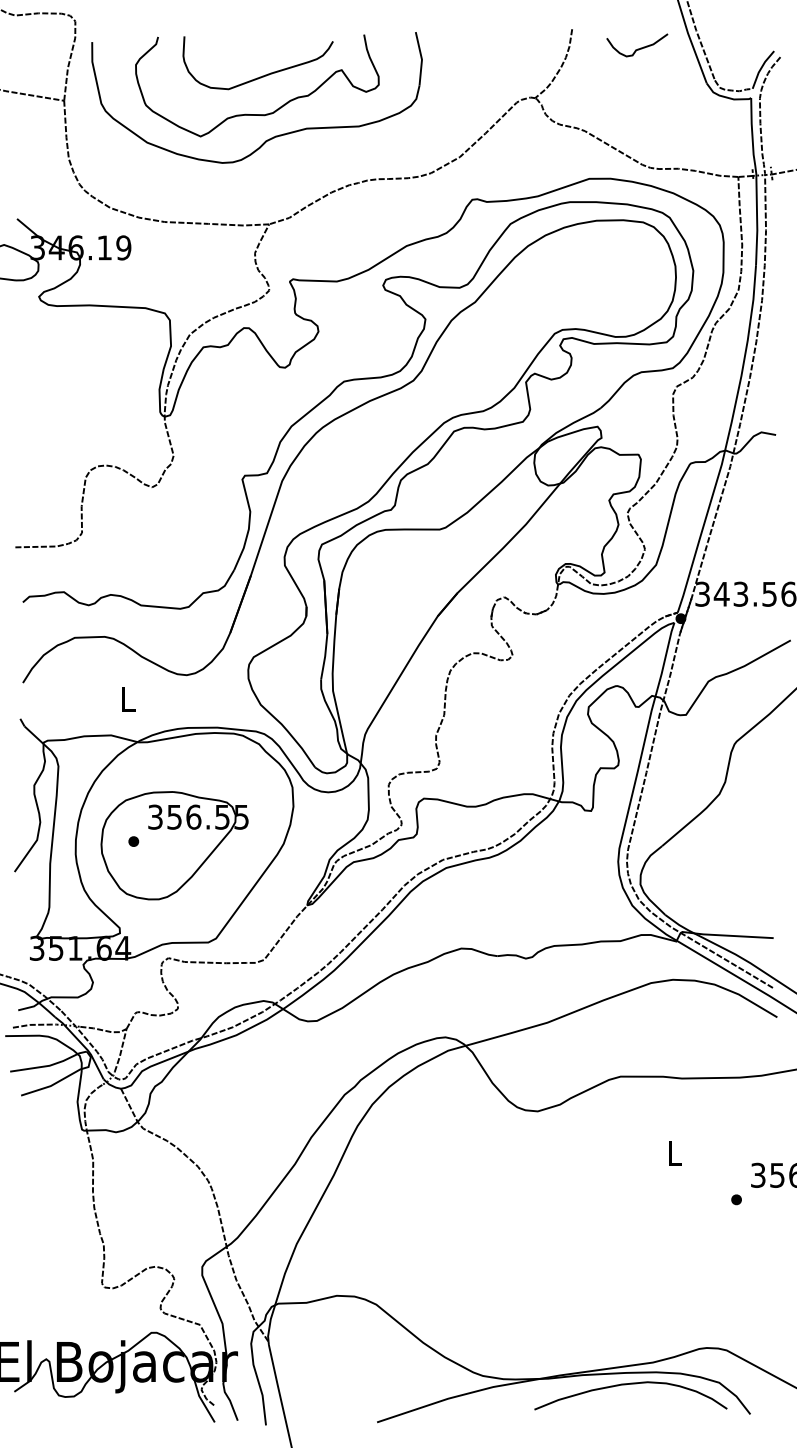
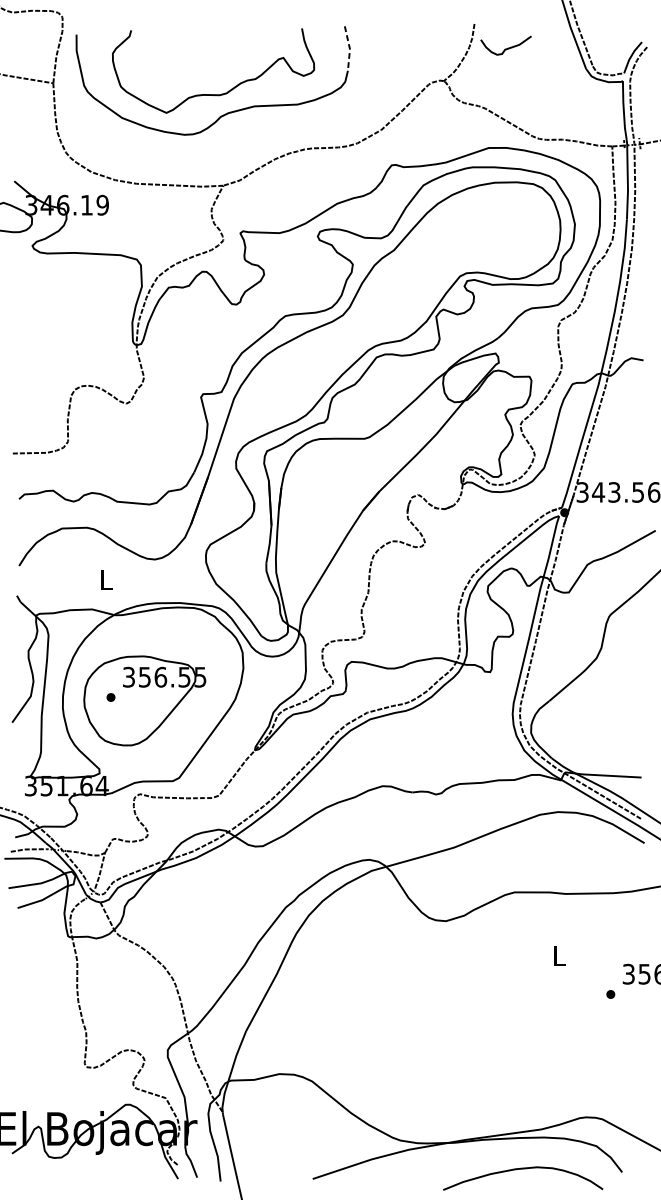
curve: (637, 48) -> (506, 48), moved
line: (422, 59) -> (350, 49), solid -> dashed
curve: (262, 75) -> (217, 62), removed
curve: (626, 1385) -> (519, 1170), moved

